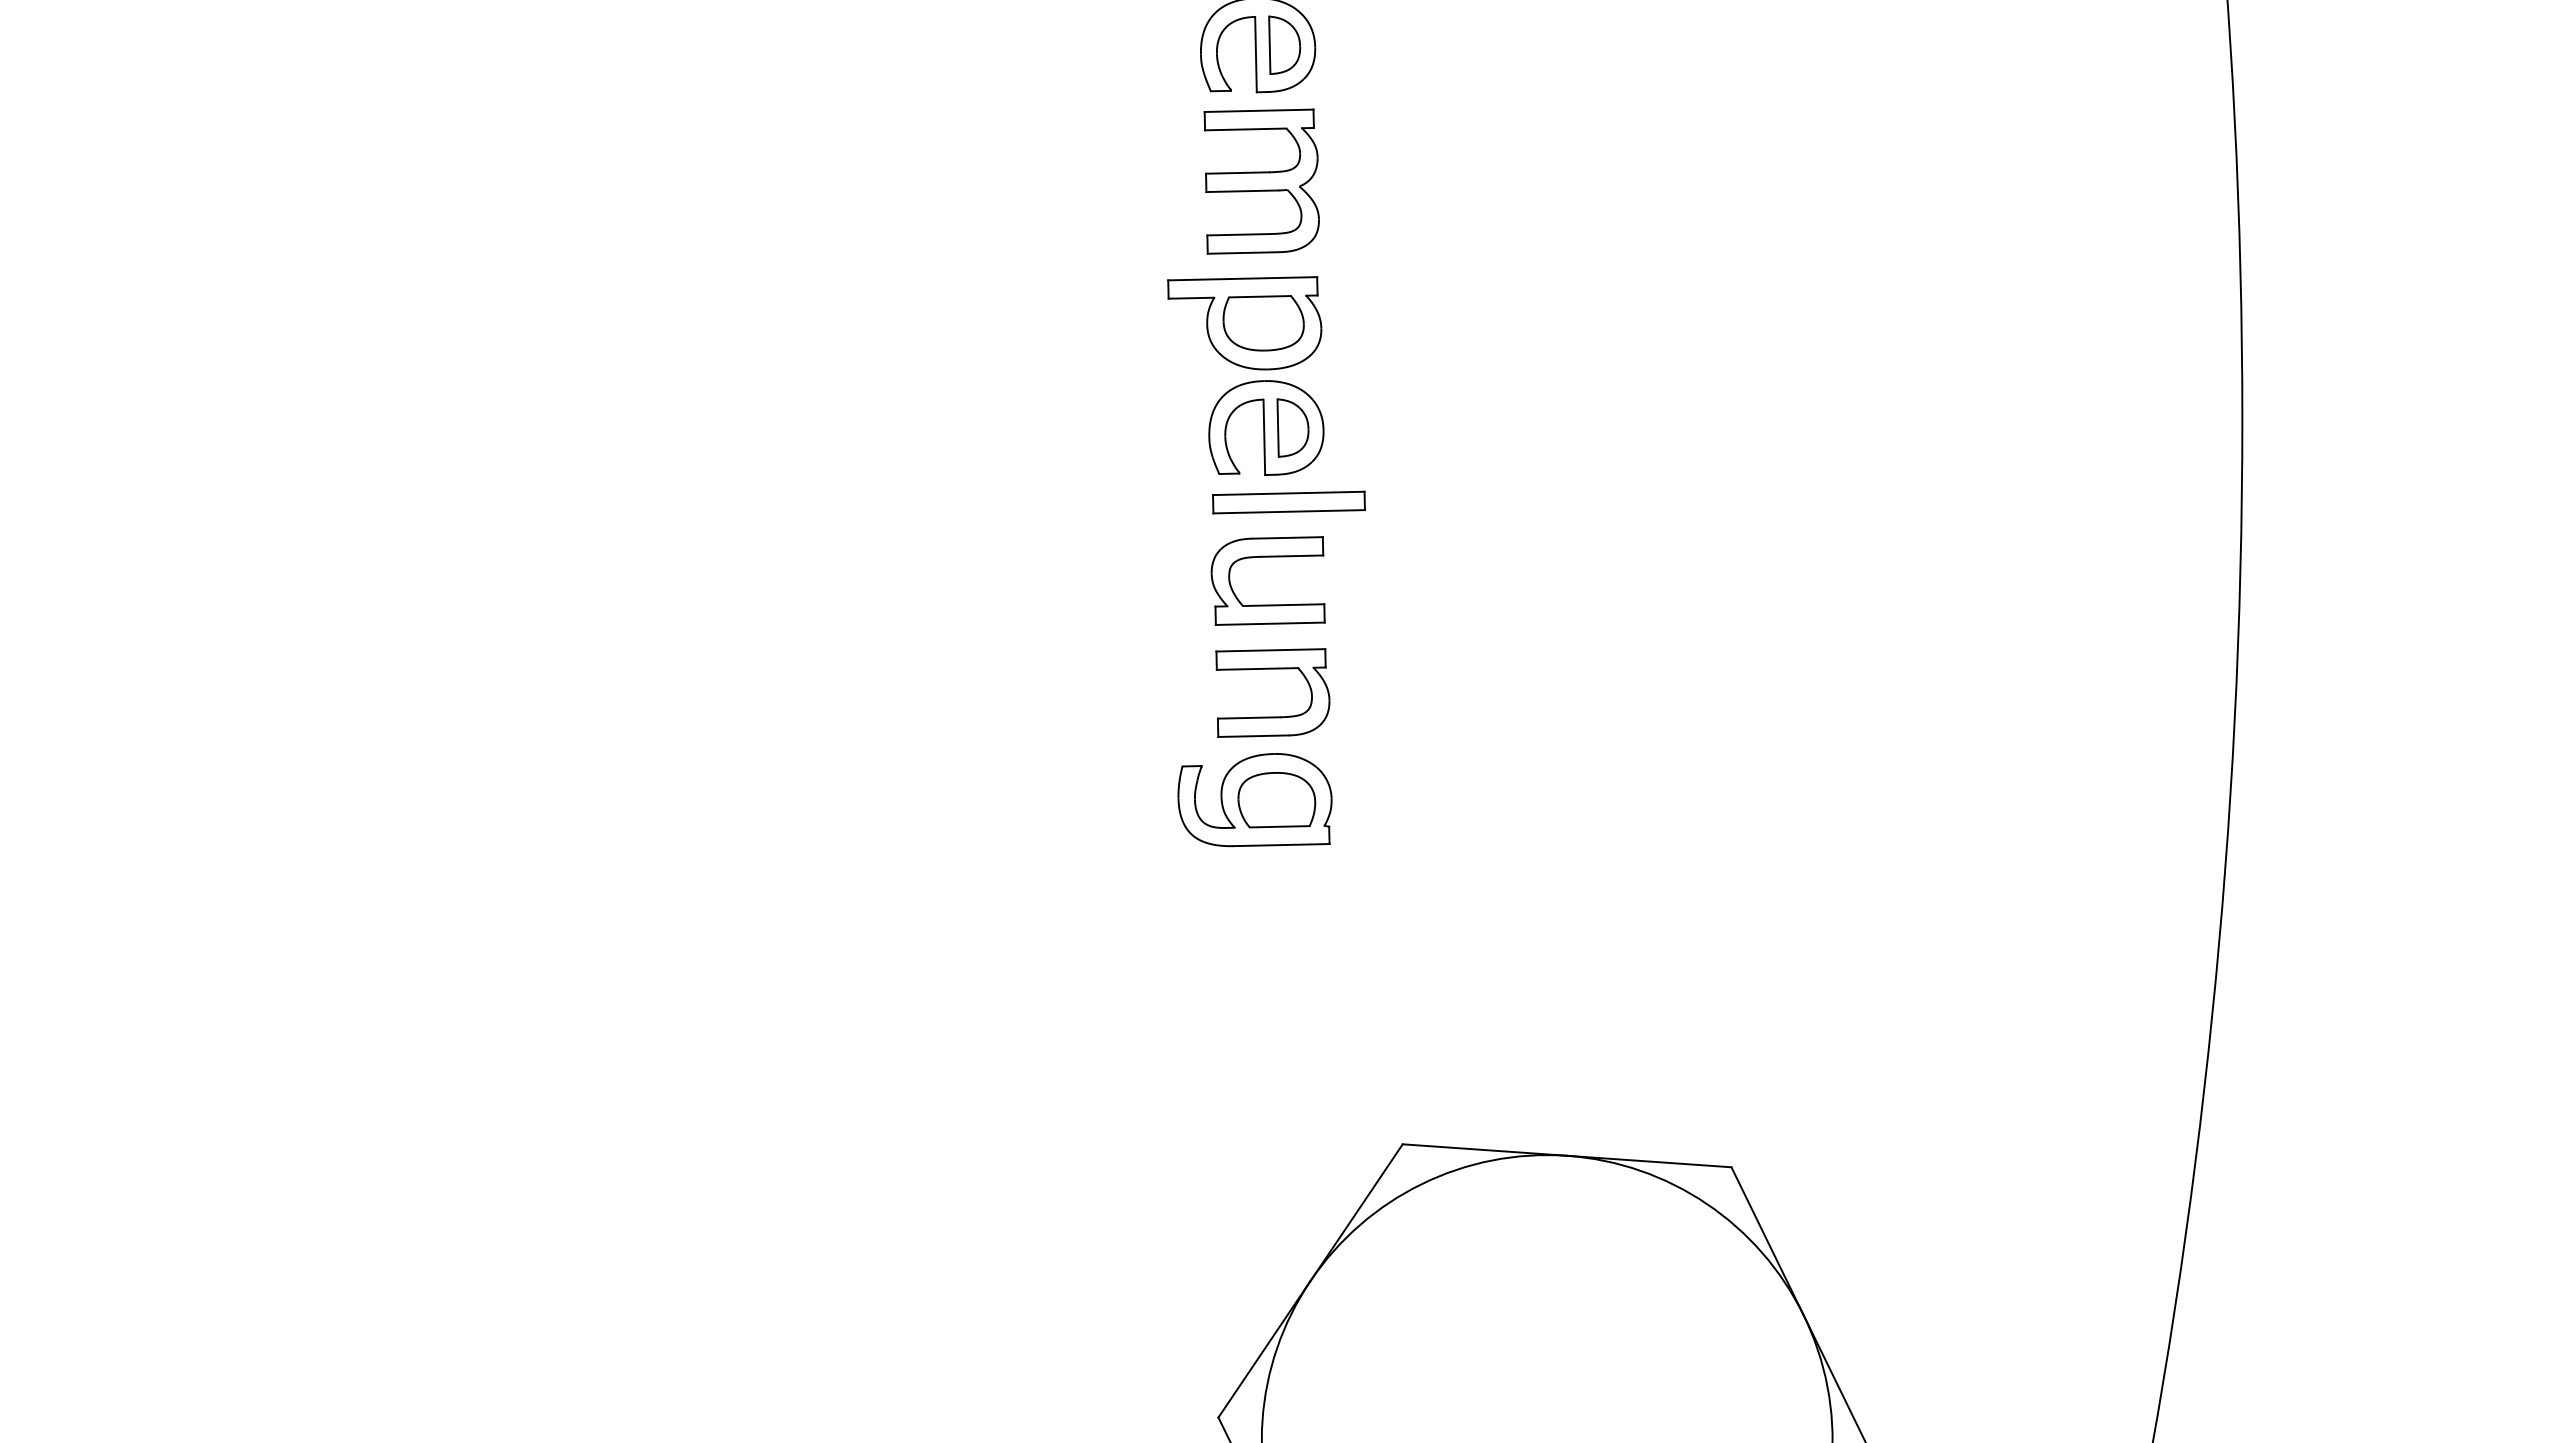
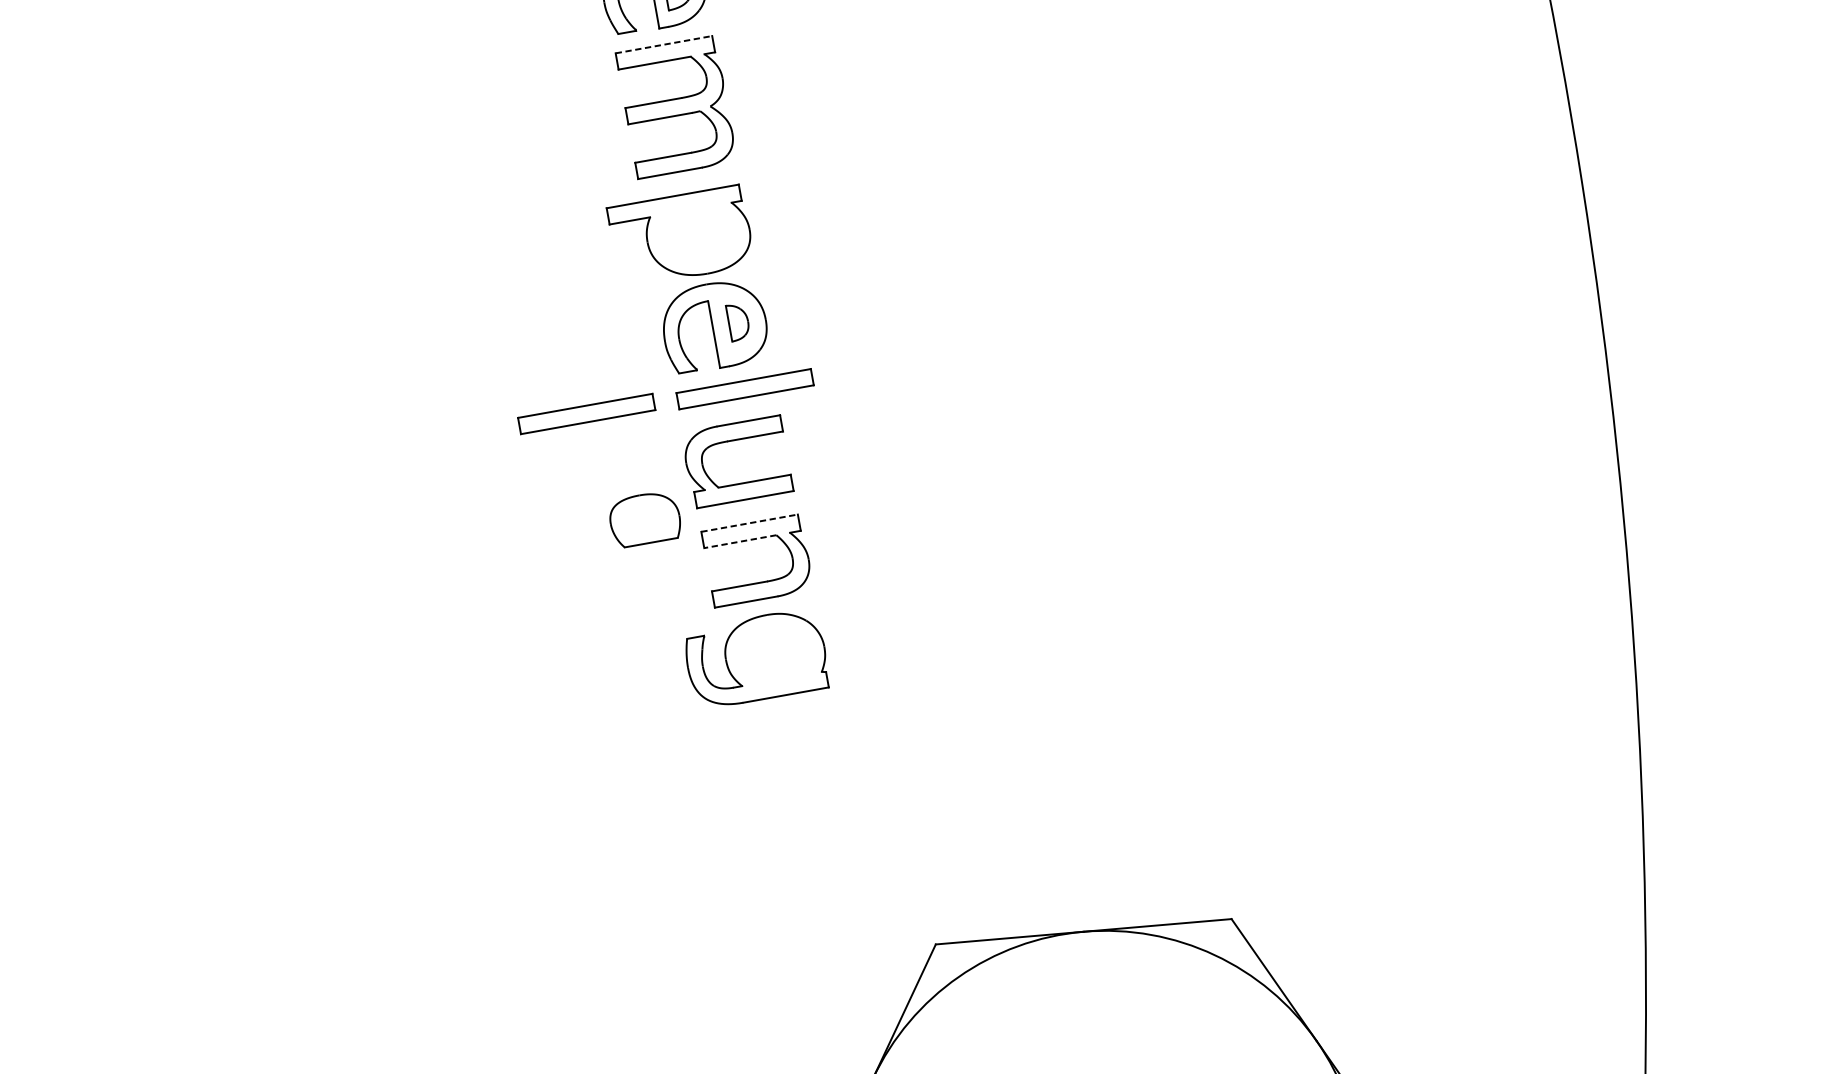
line: (1259, 110) -> (664, 44), solid -> dashed
part: (1263, 323) -> (697, 233), removed
part: (1292, 427) -> (737, 321), size x0.7
part: (1110, 502) -> (586, 414), added
line: (1271, 650) -> (750, 523), solid -> dashed
line: (1257, 668) -> (740, 541), solid -> dashed
part: (1276, 800) -> (644, 519), moved

